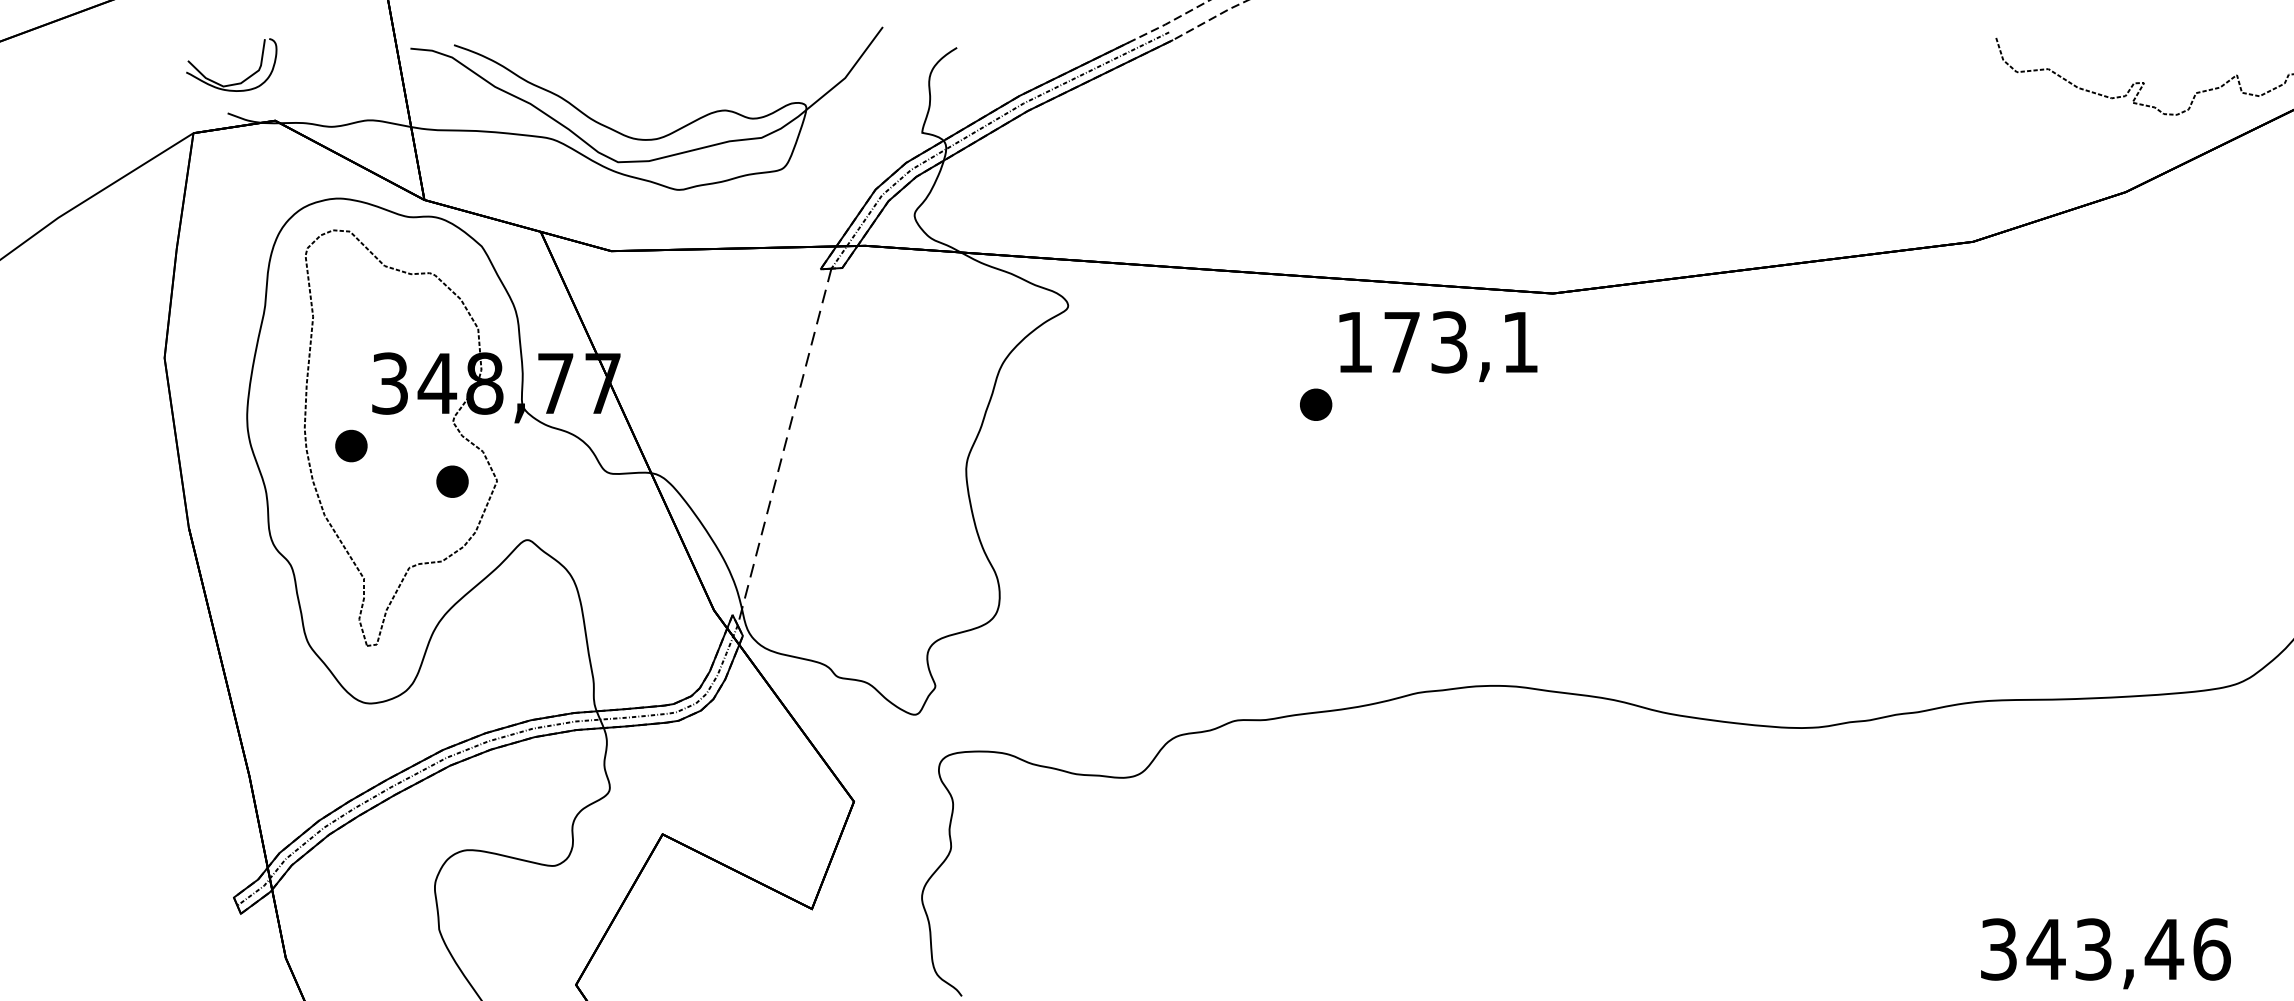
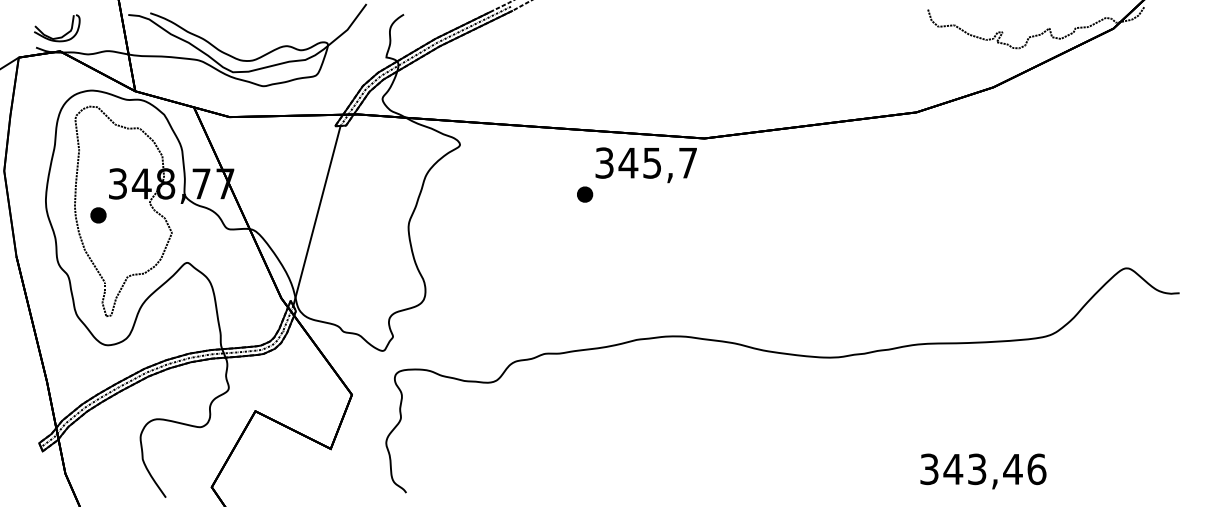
part: (238, 81) -> (60, 36), moved
text: (1435, 341) -> (645, 162), 173,1 -> 345,7
line: (783, 448) -> (316, 216), dashed -> solid
part: (452, 481) -> (149, 233), removed

